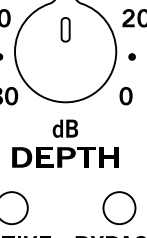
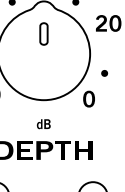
part: (131, 56) -> (104, 72), moved
part: (125, 96) -> (88, 99), moved
part: (65, 128) -> (43, 124), size x0.6

